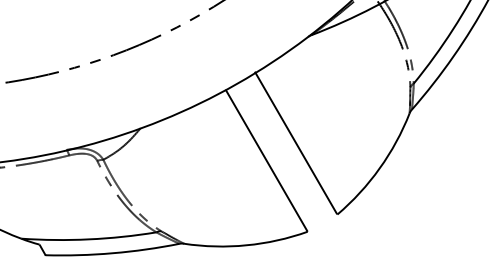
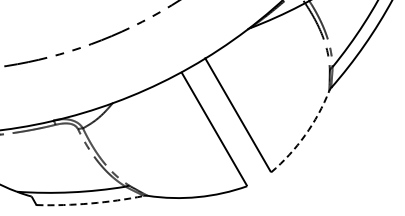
arc: (380, 168) -> (305, 135), solid -> dashed
arc: (112, 253) -> (90, 203), solid -> dashed

